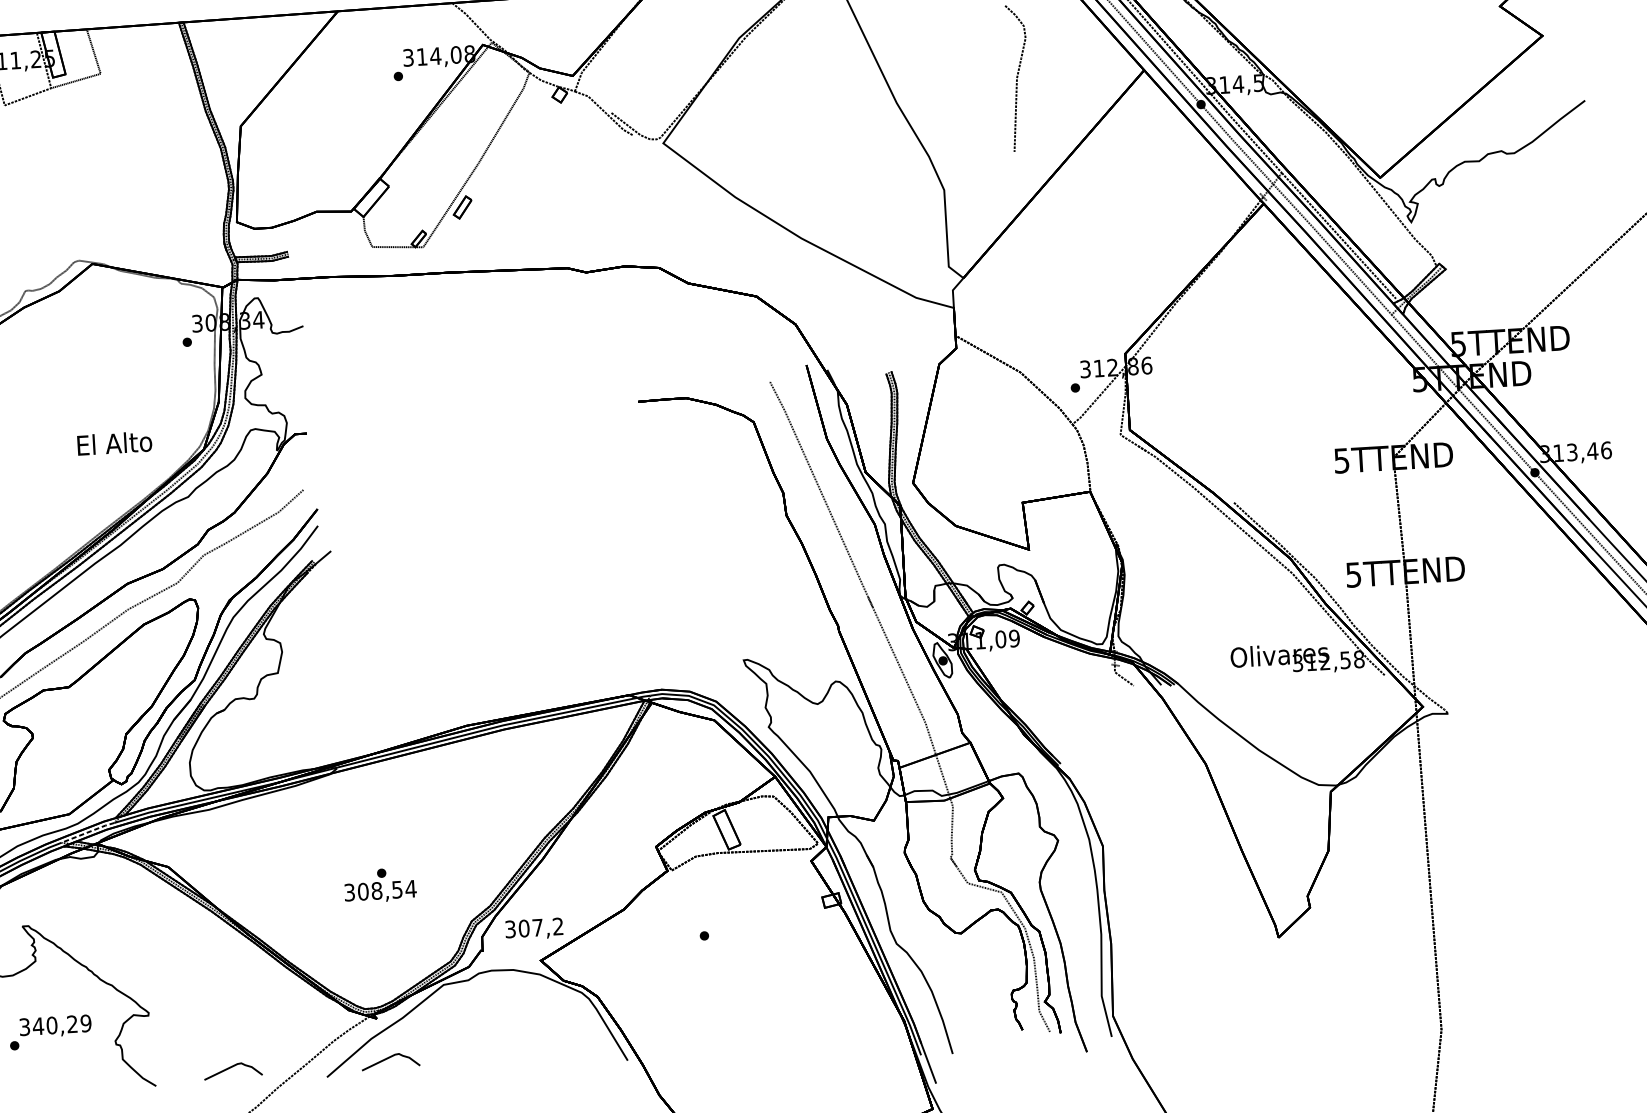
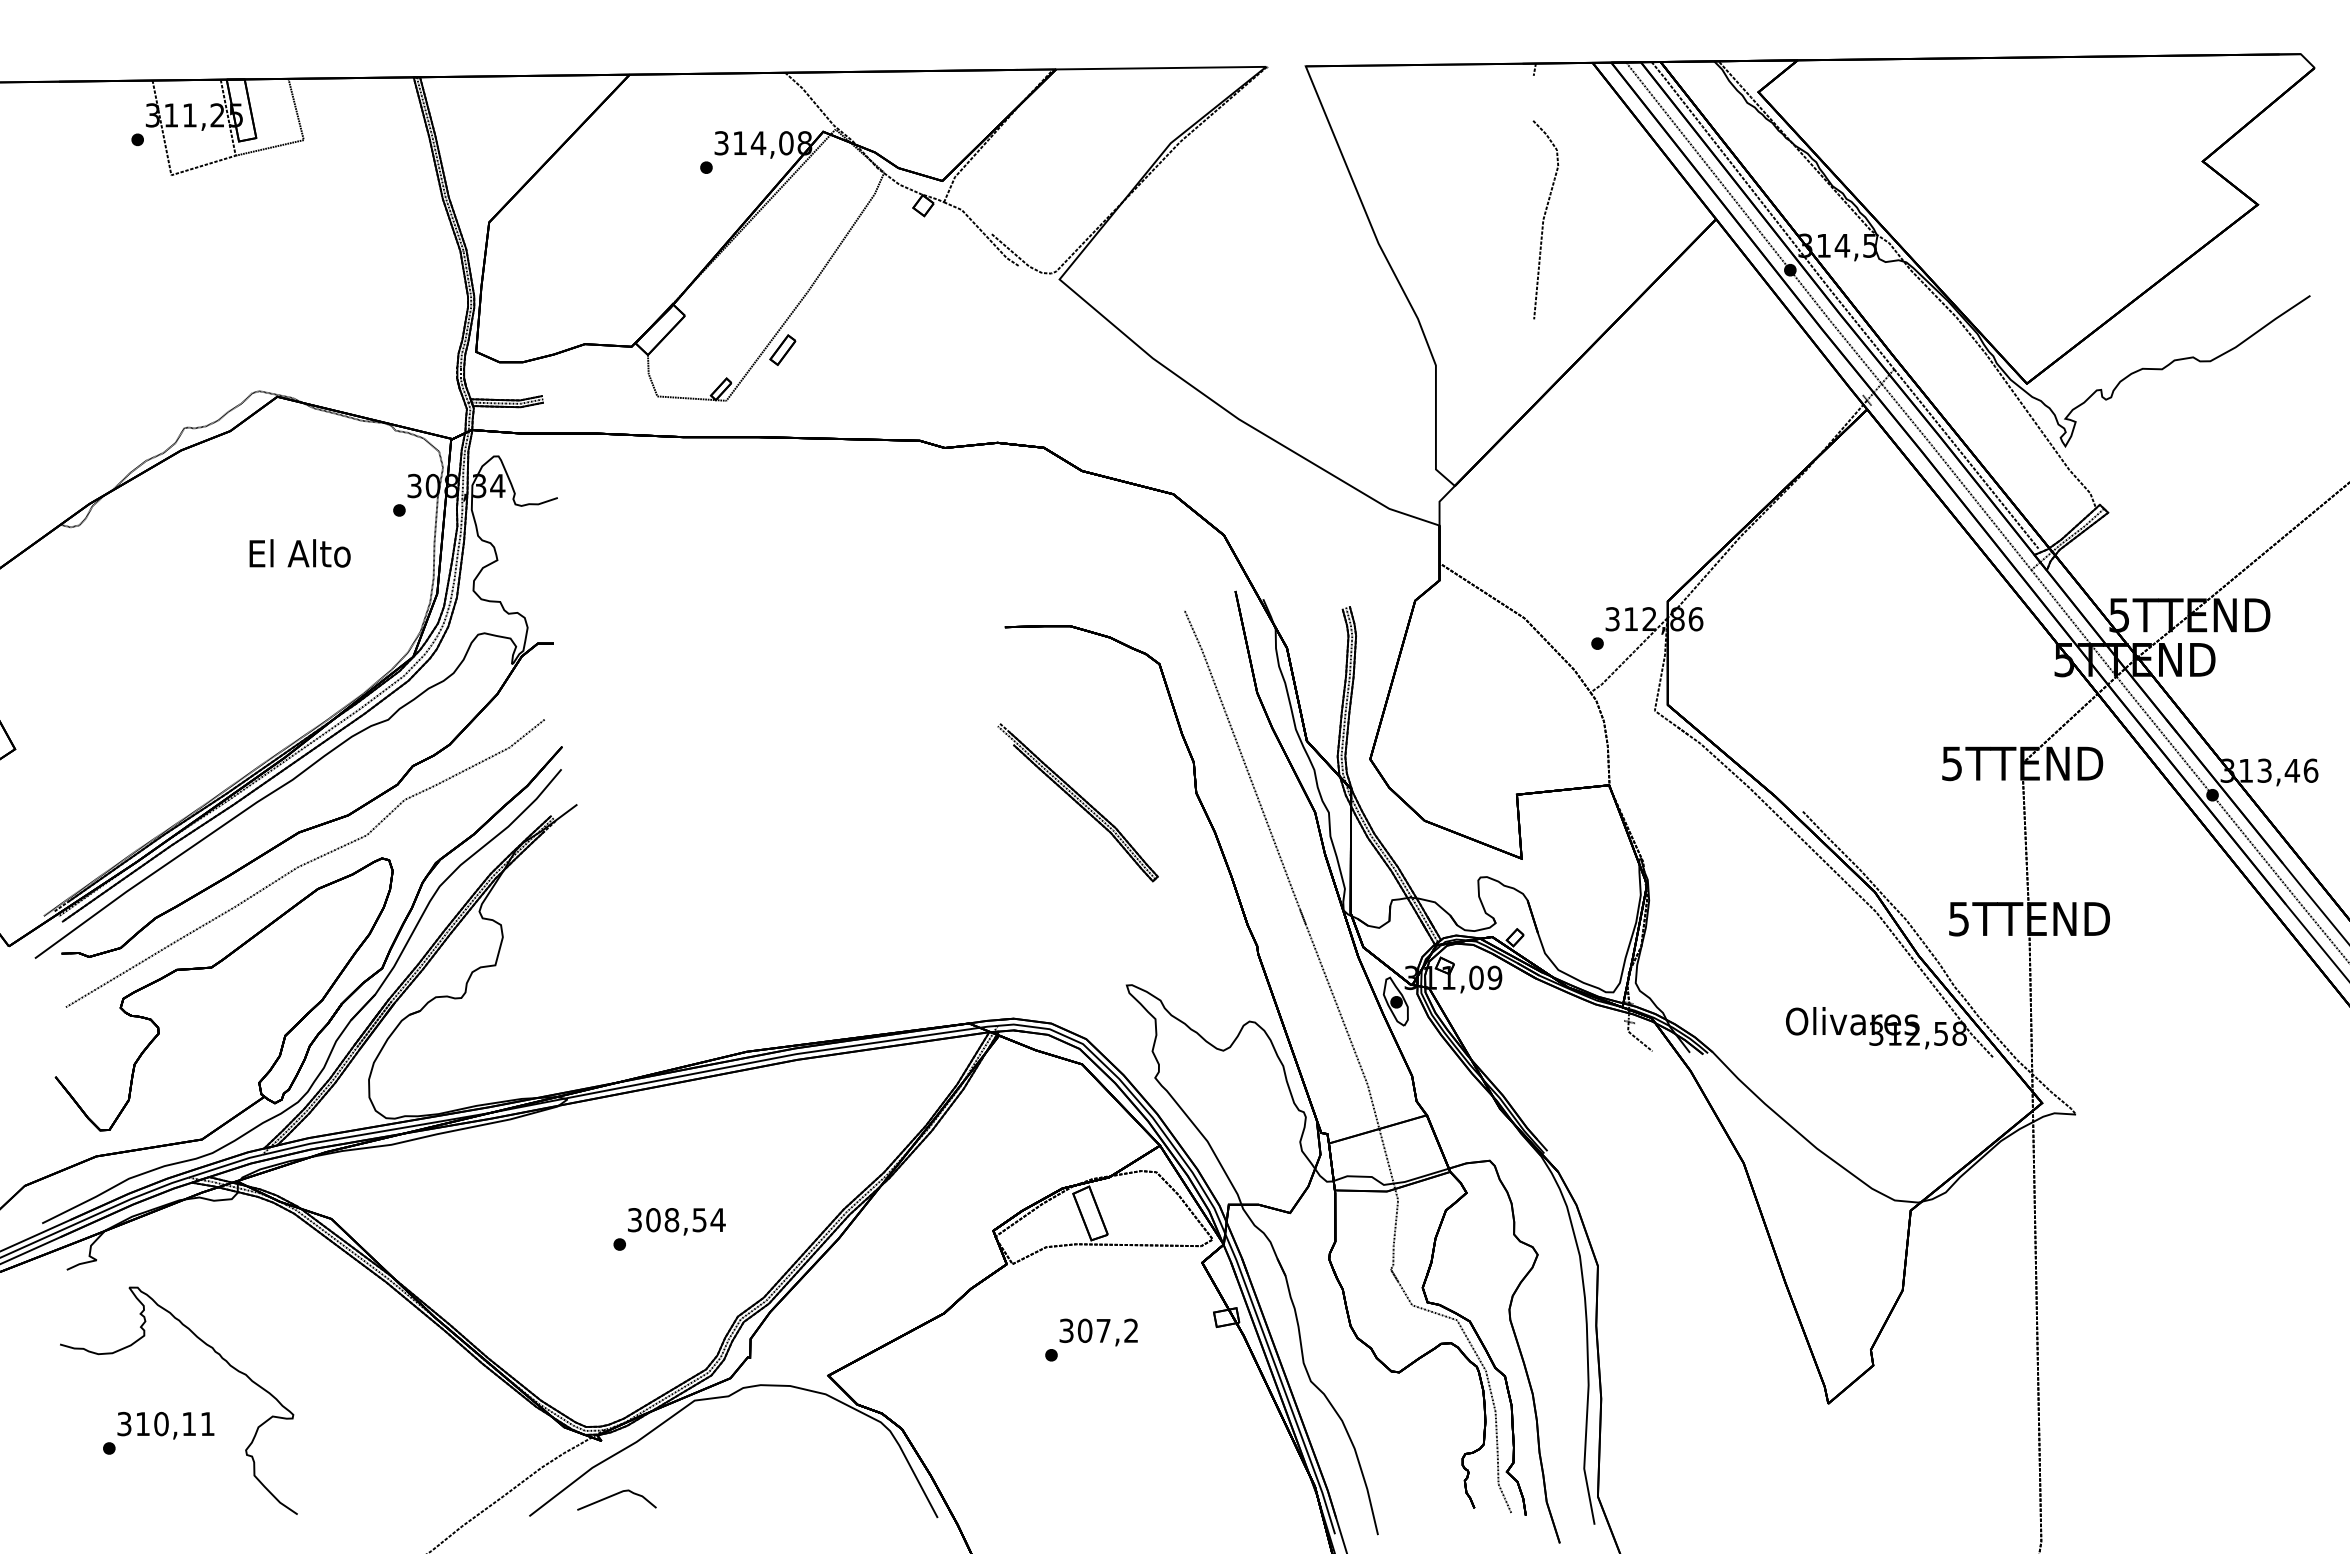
text: (114, 443) -> (299, 553), moved
part: (699, 527) -> (1077, 802), added
line: (87, 832) -> (225, 1165), dashed -> solid
text: (380, 891) -> (676, 1221), moved
text: (534, 929) -> (1098, 1332), moved
text: (61, 1024) -> (174, 1423), 340,29 -> 310,11
curve: (231, 1067) -> (401, 1495), removed

